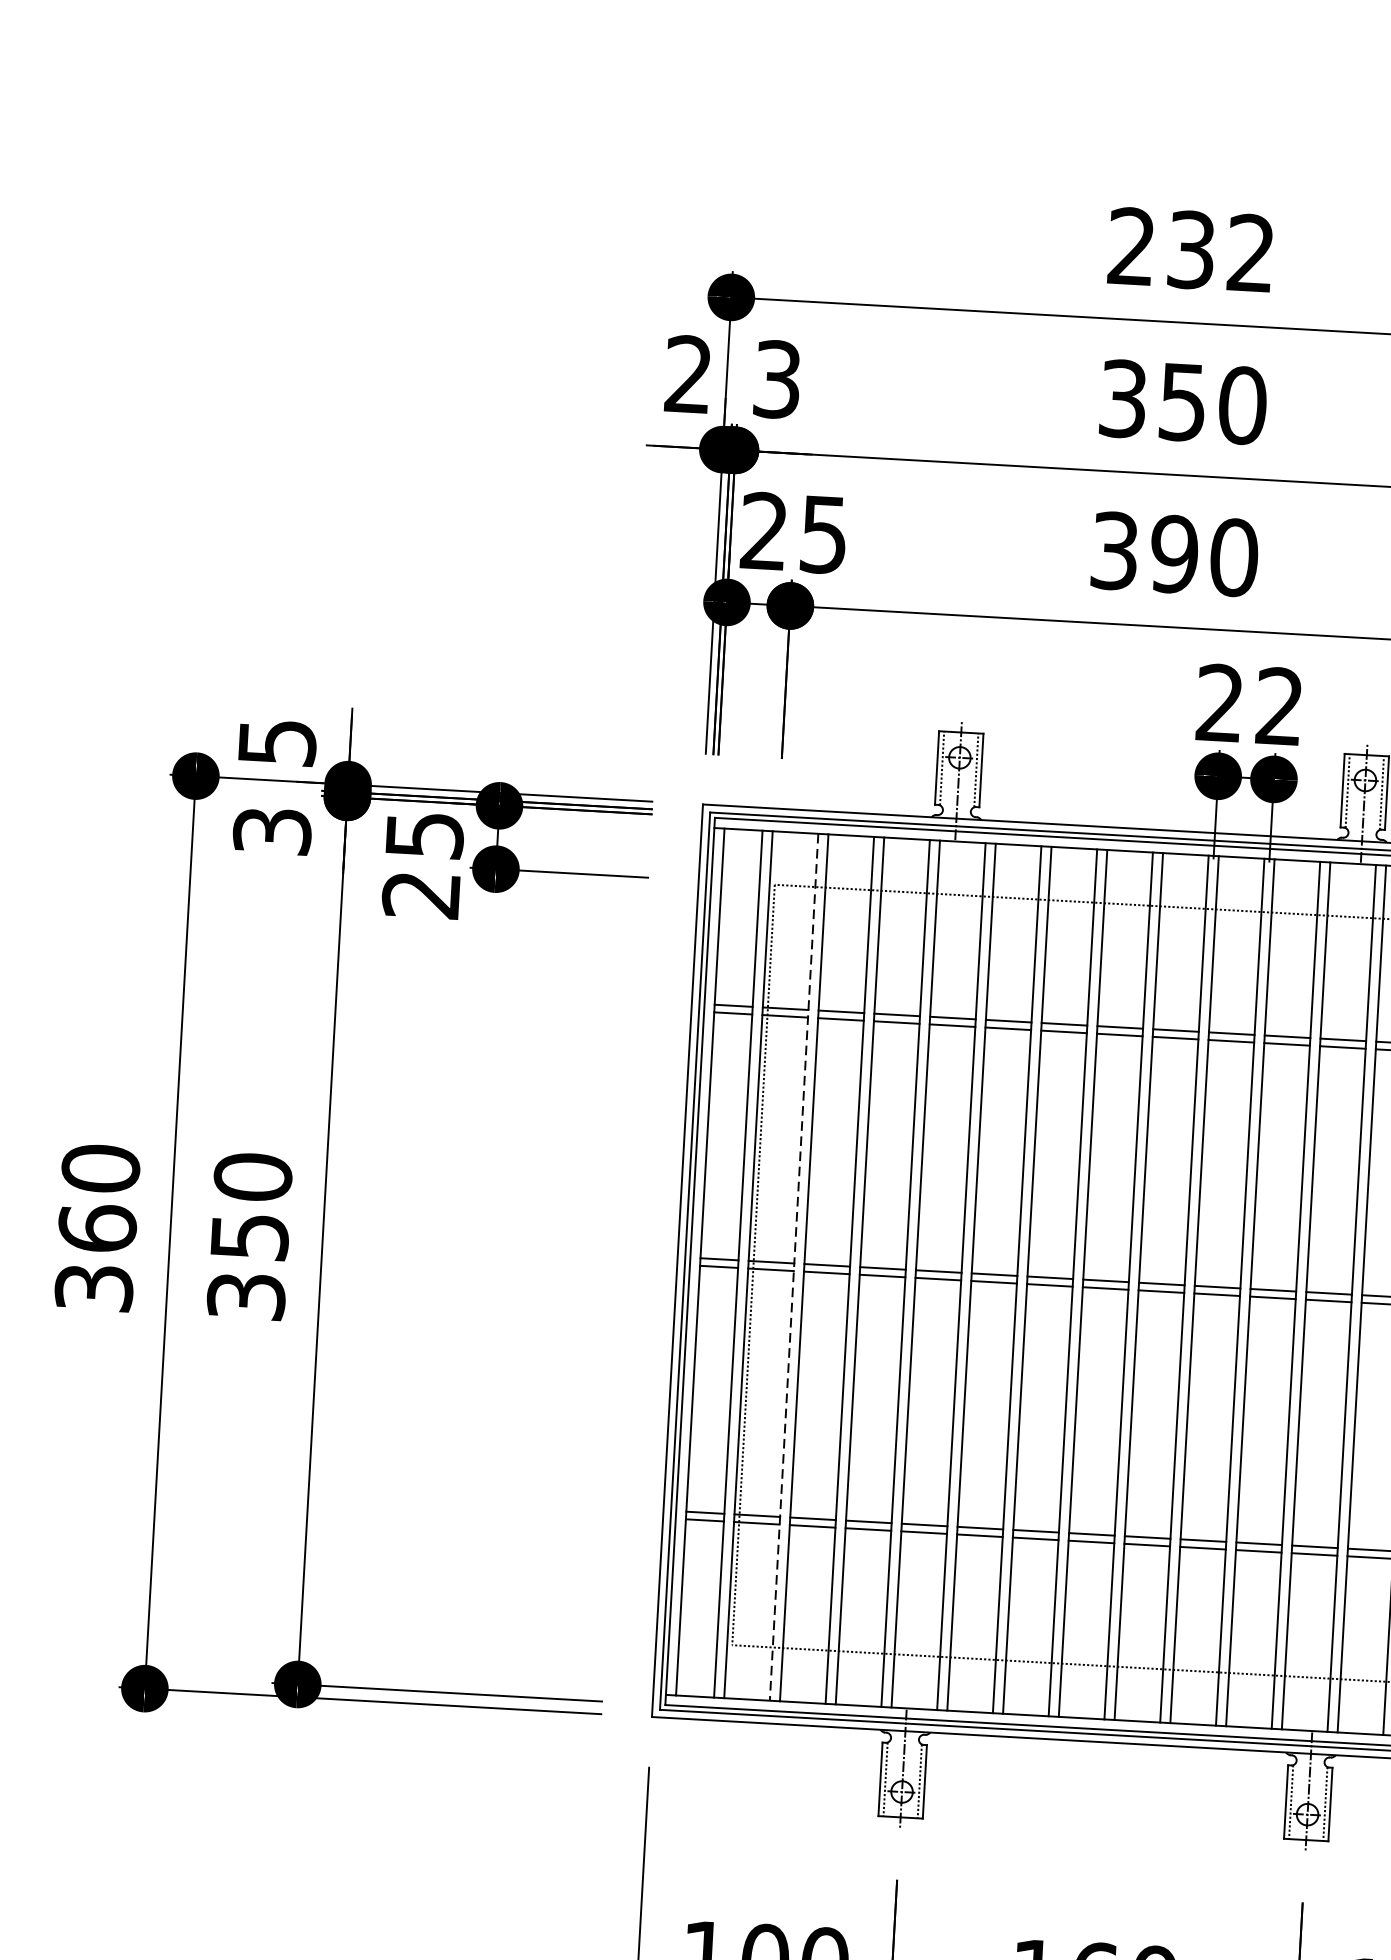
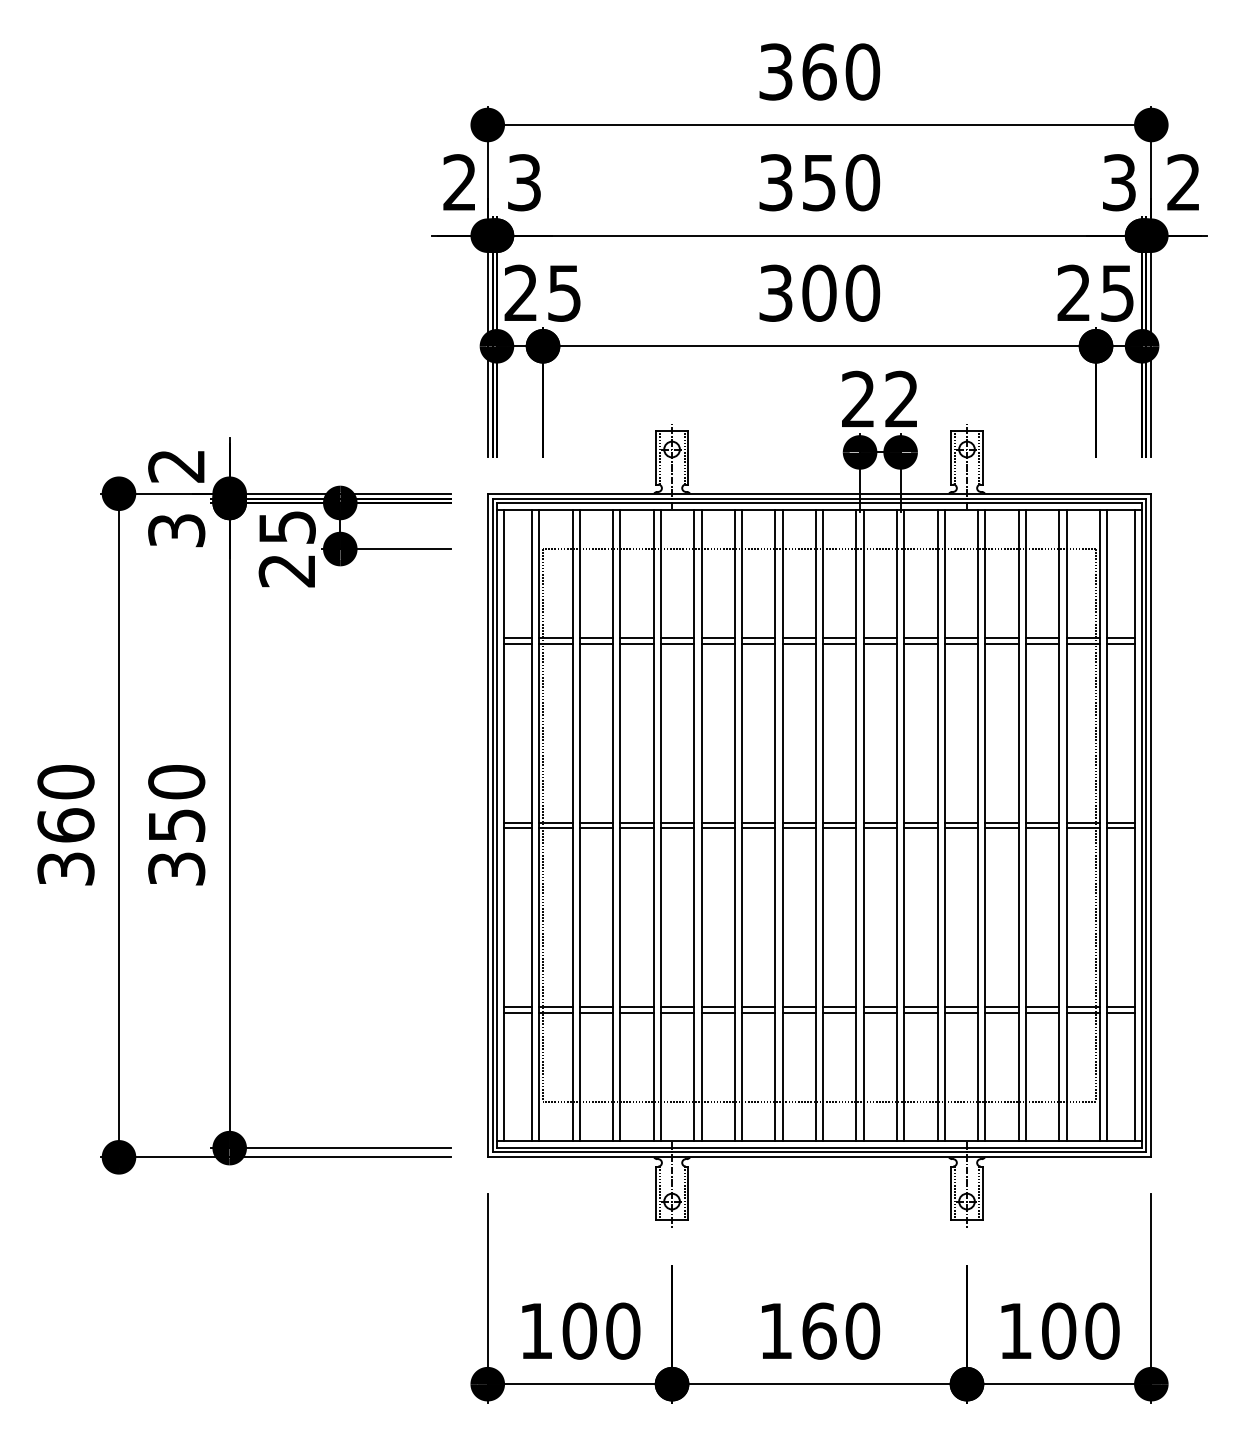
text: (1191, 249) -> (819, 71), 232 -> 360
text: (1174, 553) -> (819, 292), 390 -> 300
text: (277, 743) -> (176, 466), 5 -> 2
line: (793, 1268) -> (572, 826), dashed -> solid

